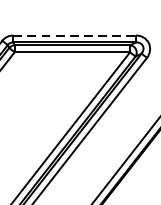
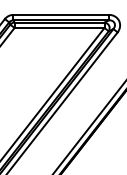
line: (74, 34) -> (61, 14), dashed -> solid

